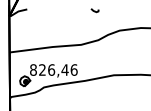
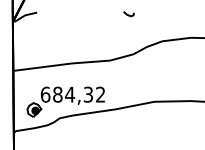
text: (53, 69) -> (72, 93), 826,46 -> 684,32

